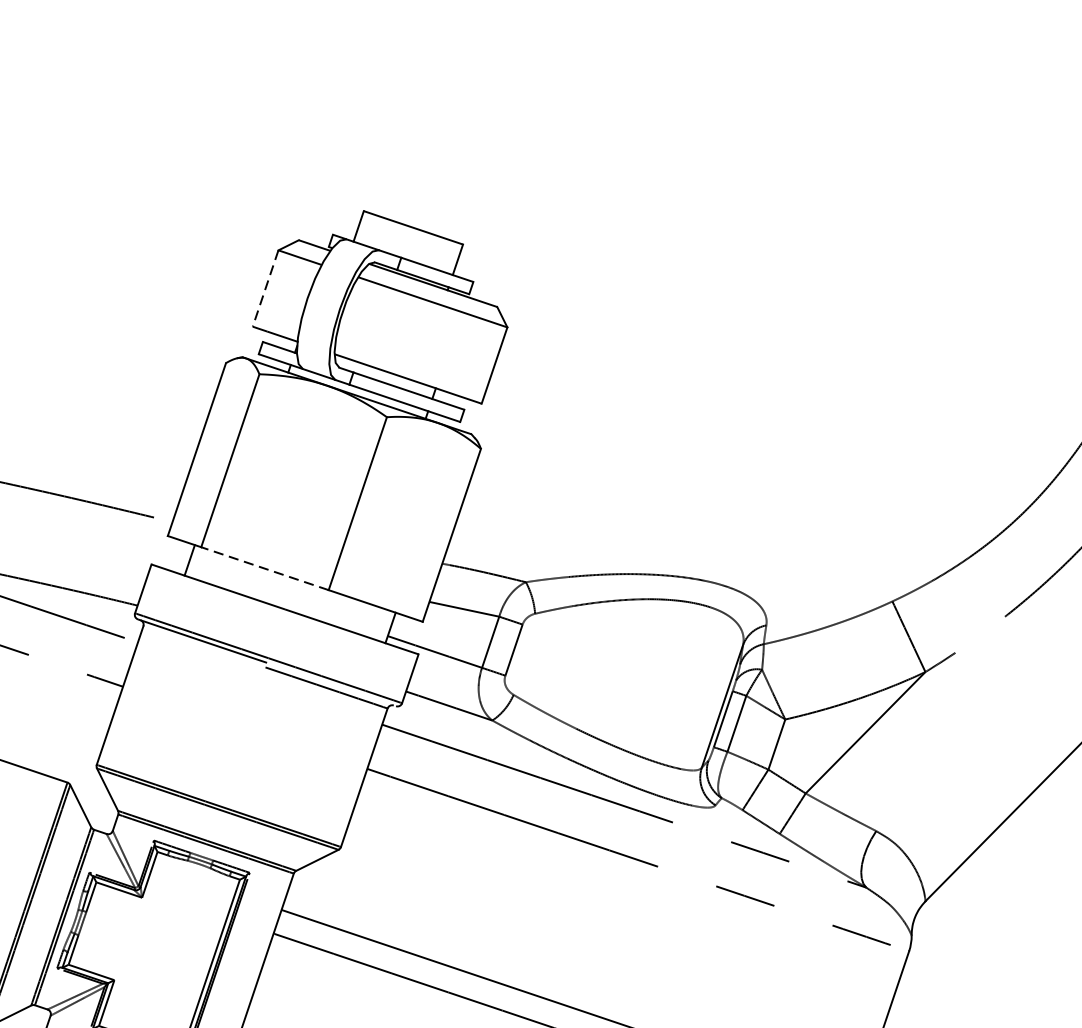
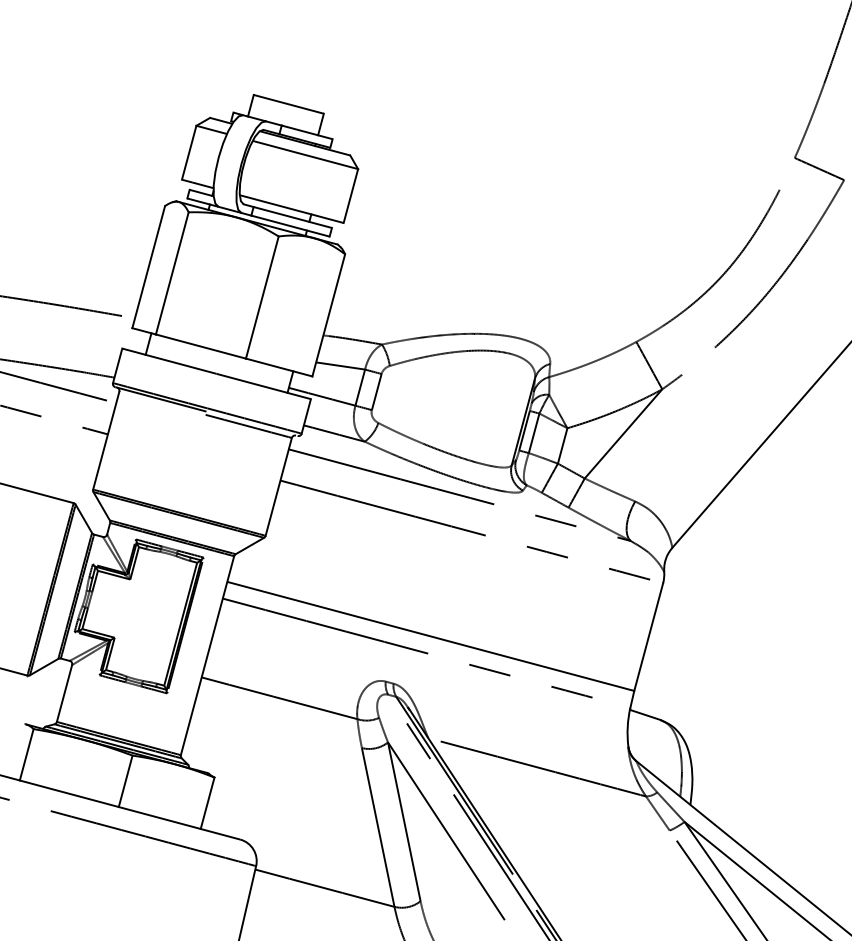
line: (266, 288) -> (189, 152), dashed -> solid
line: (264, 568) -> (200, 346), dashed -> solid

